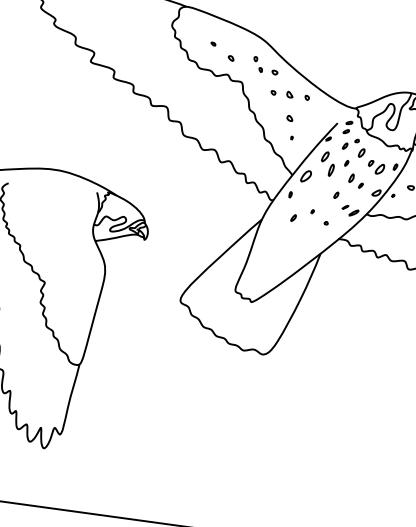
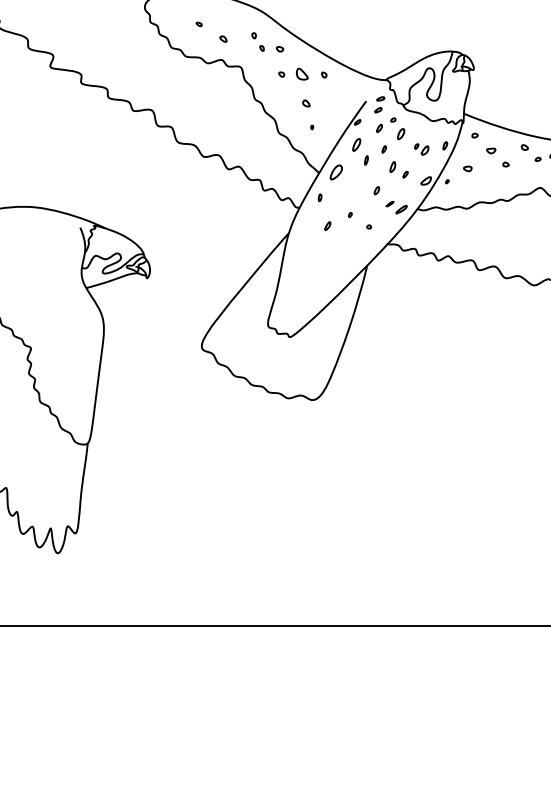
part: (290, 94) -> (302, 73), size x1.6
part: (376, 167) -> (421, 149), size x0.7
part: (331, 170) -> (366, 160), size x0.6

